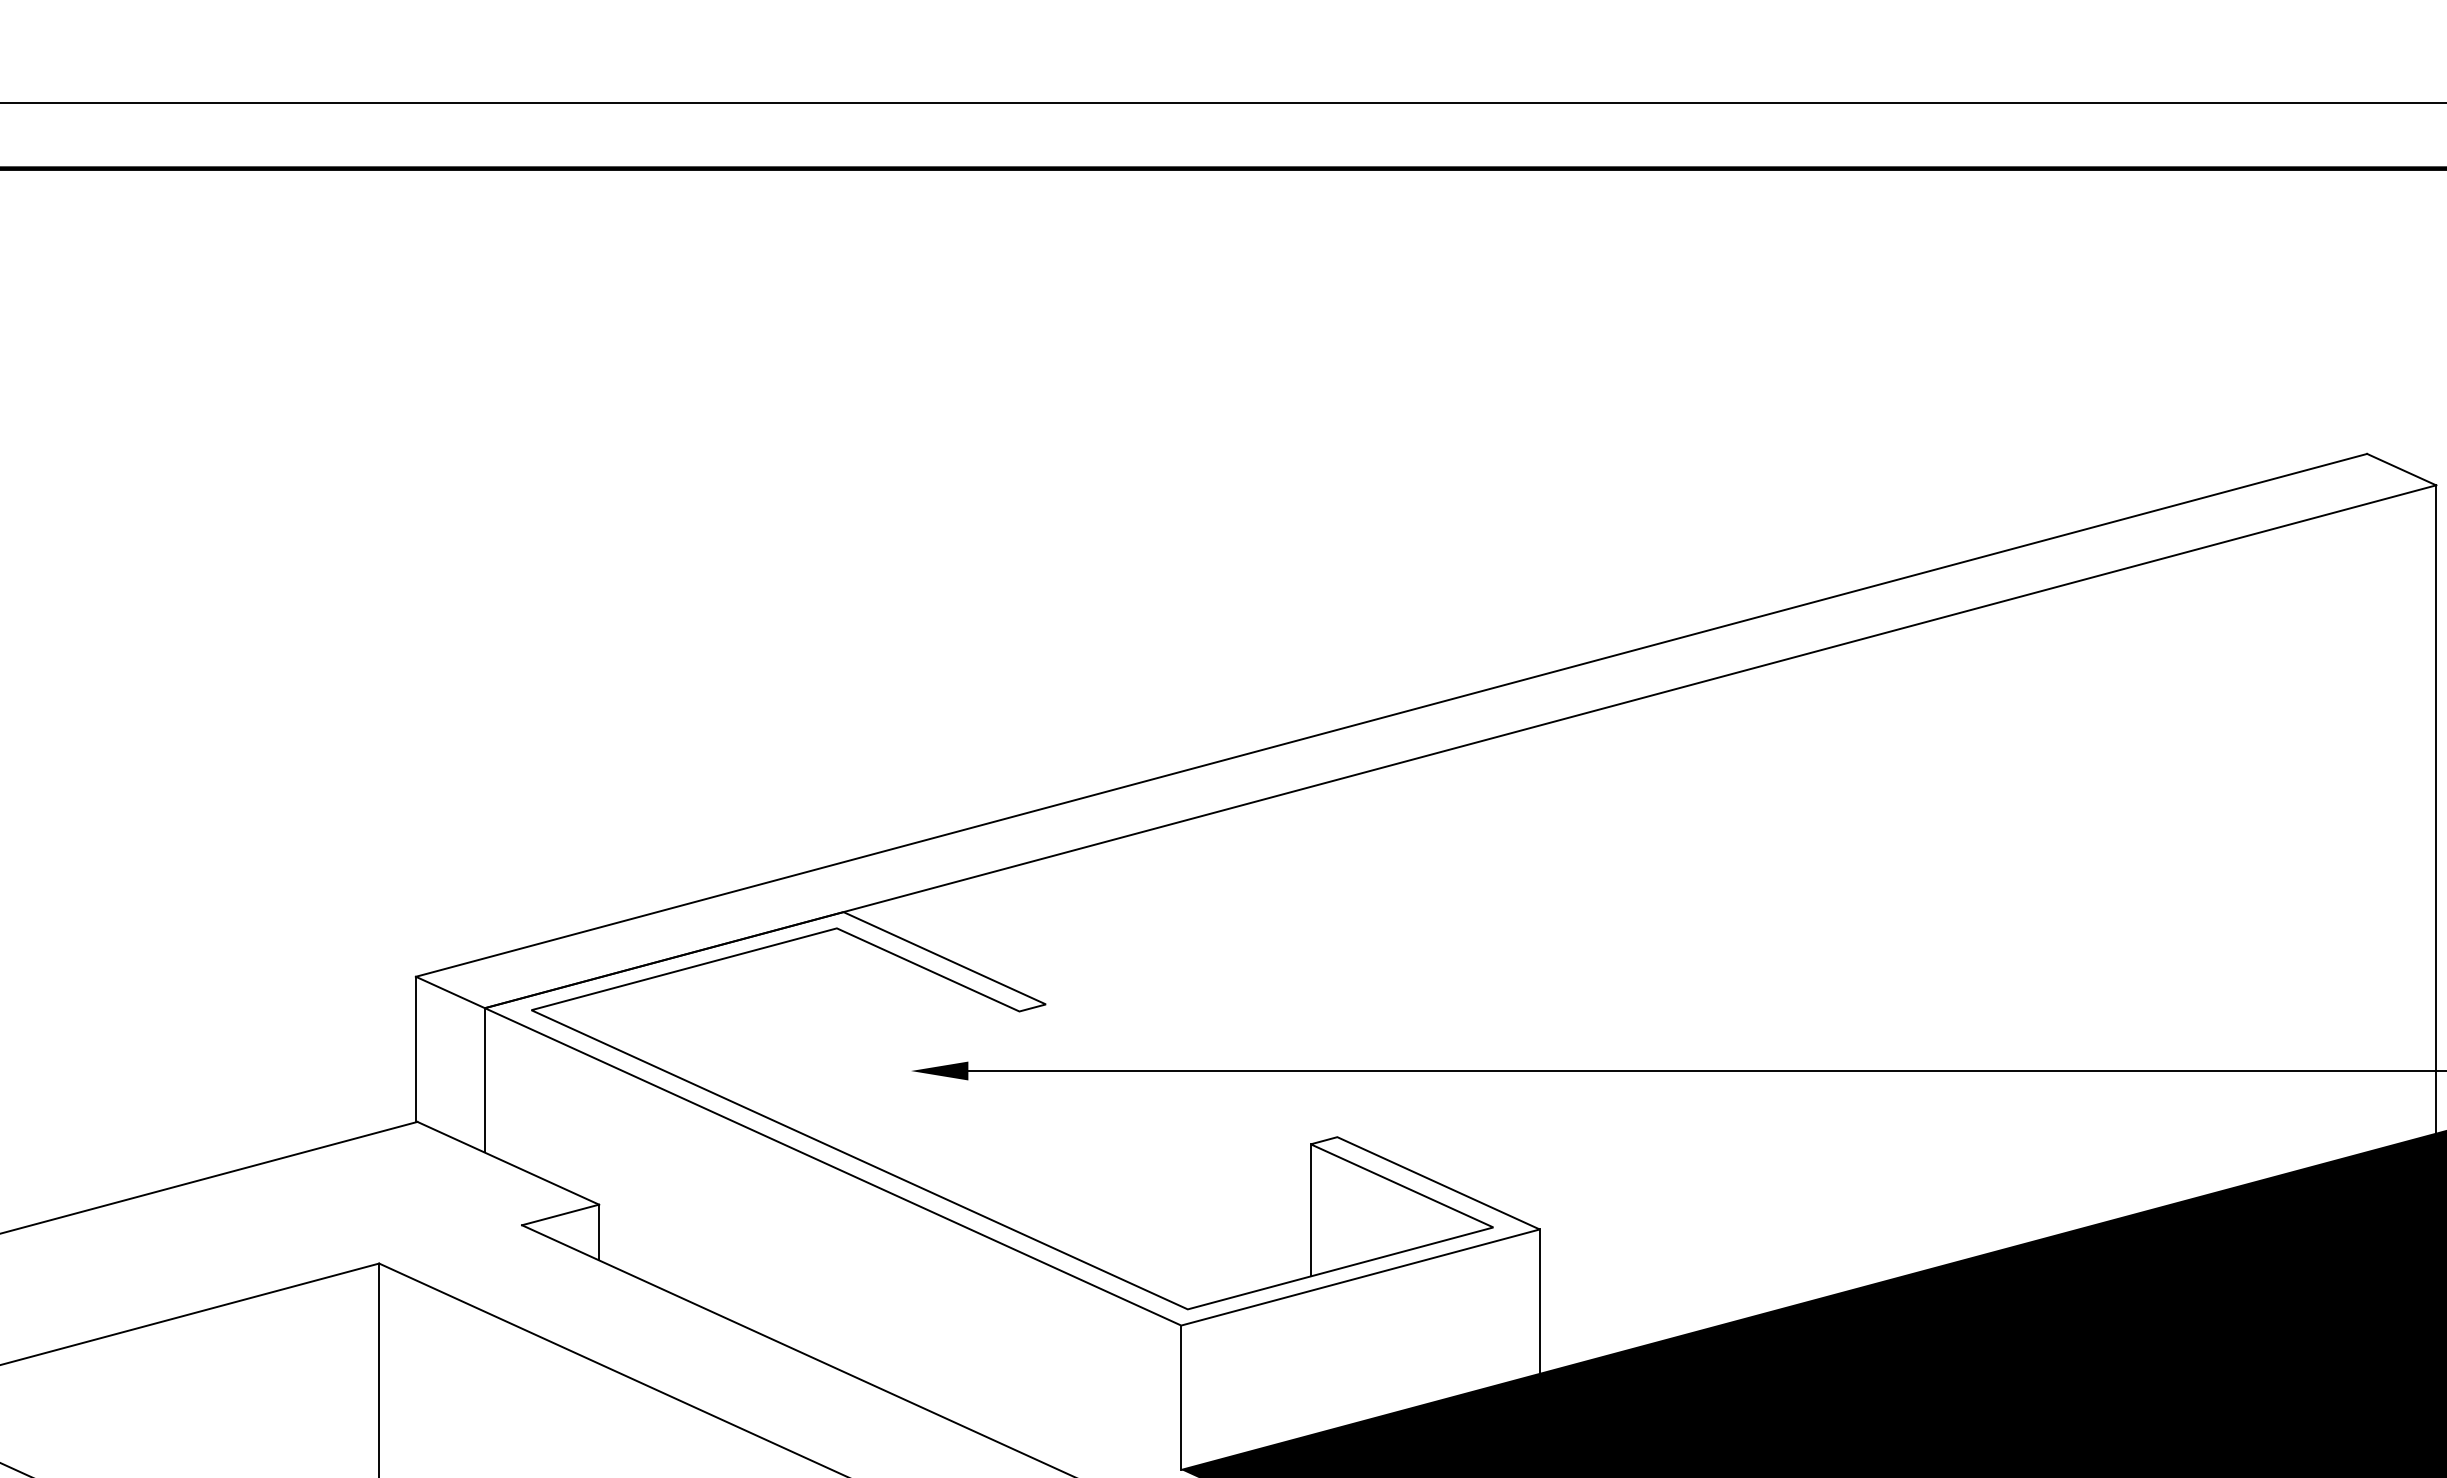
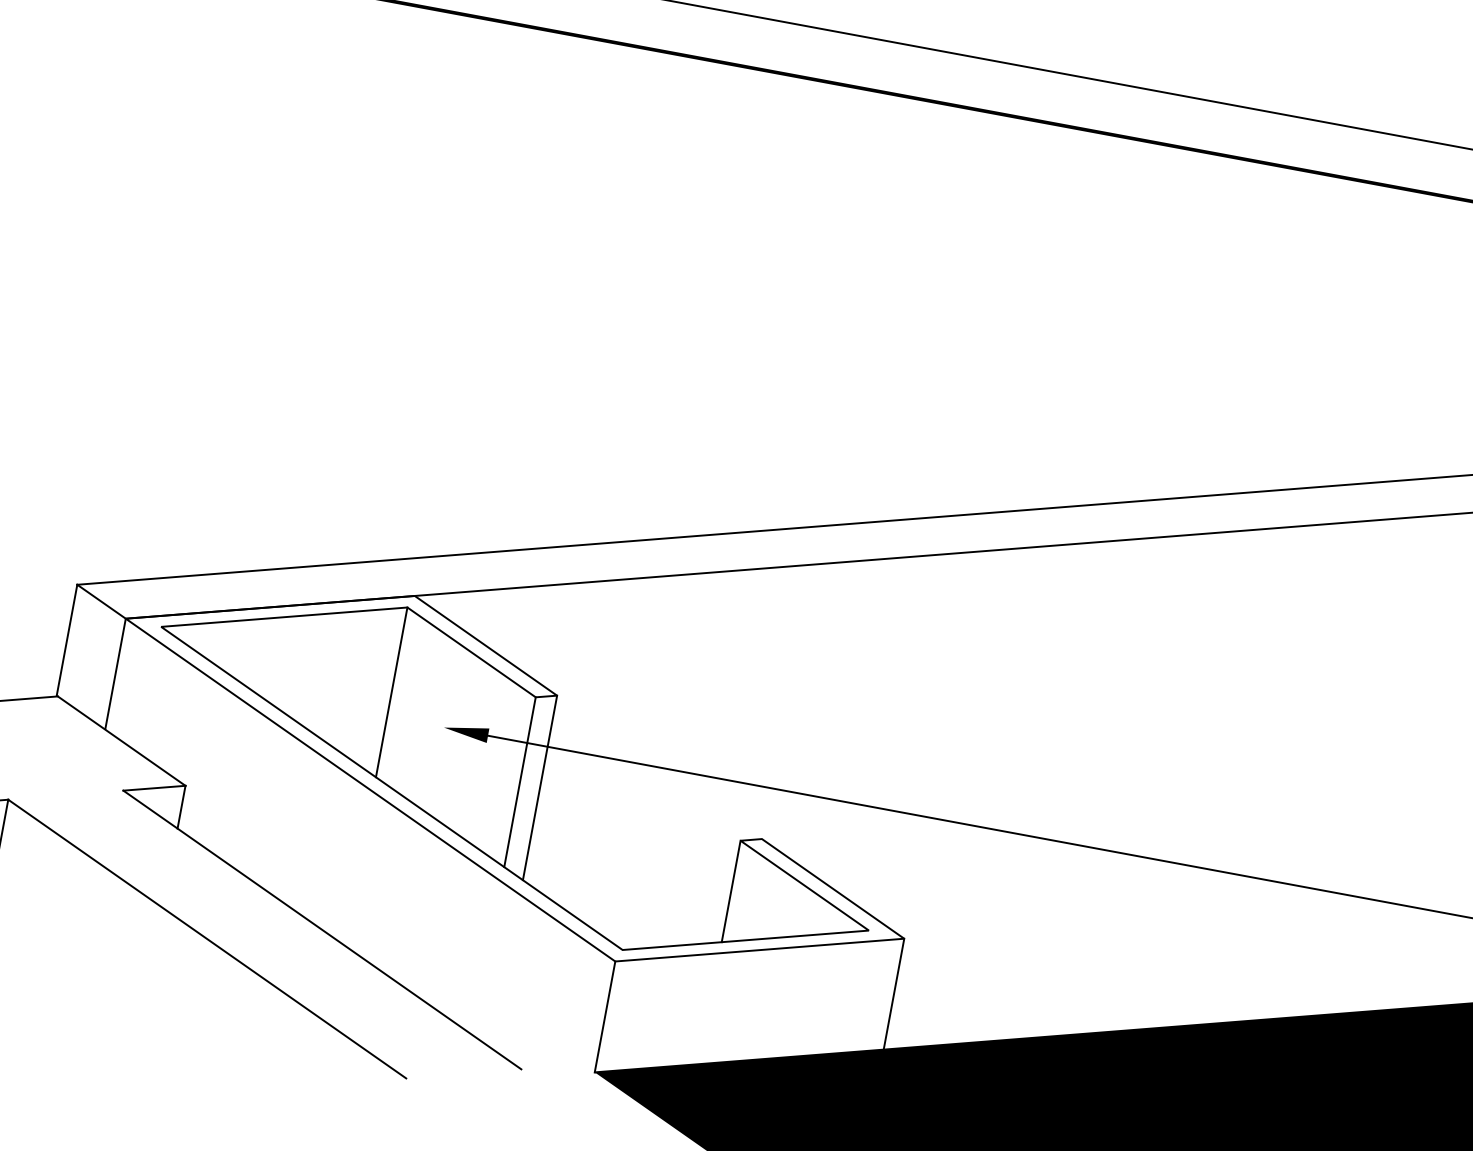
line: (836, 1038) -> (391, 692), added
line: (1019, 1121) -> (520, 781), added
line: (1045, 1124) -> (539, 787), added

